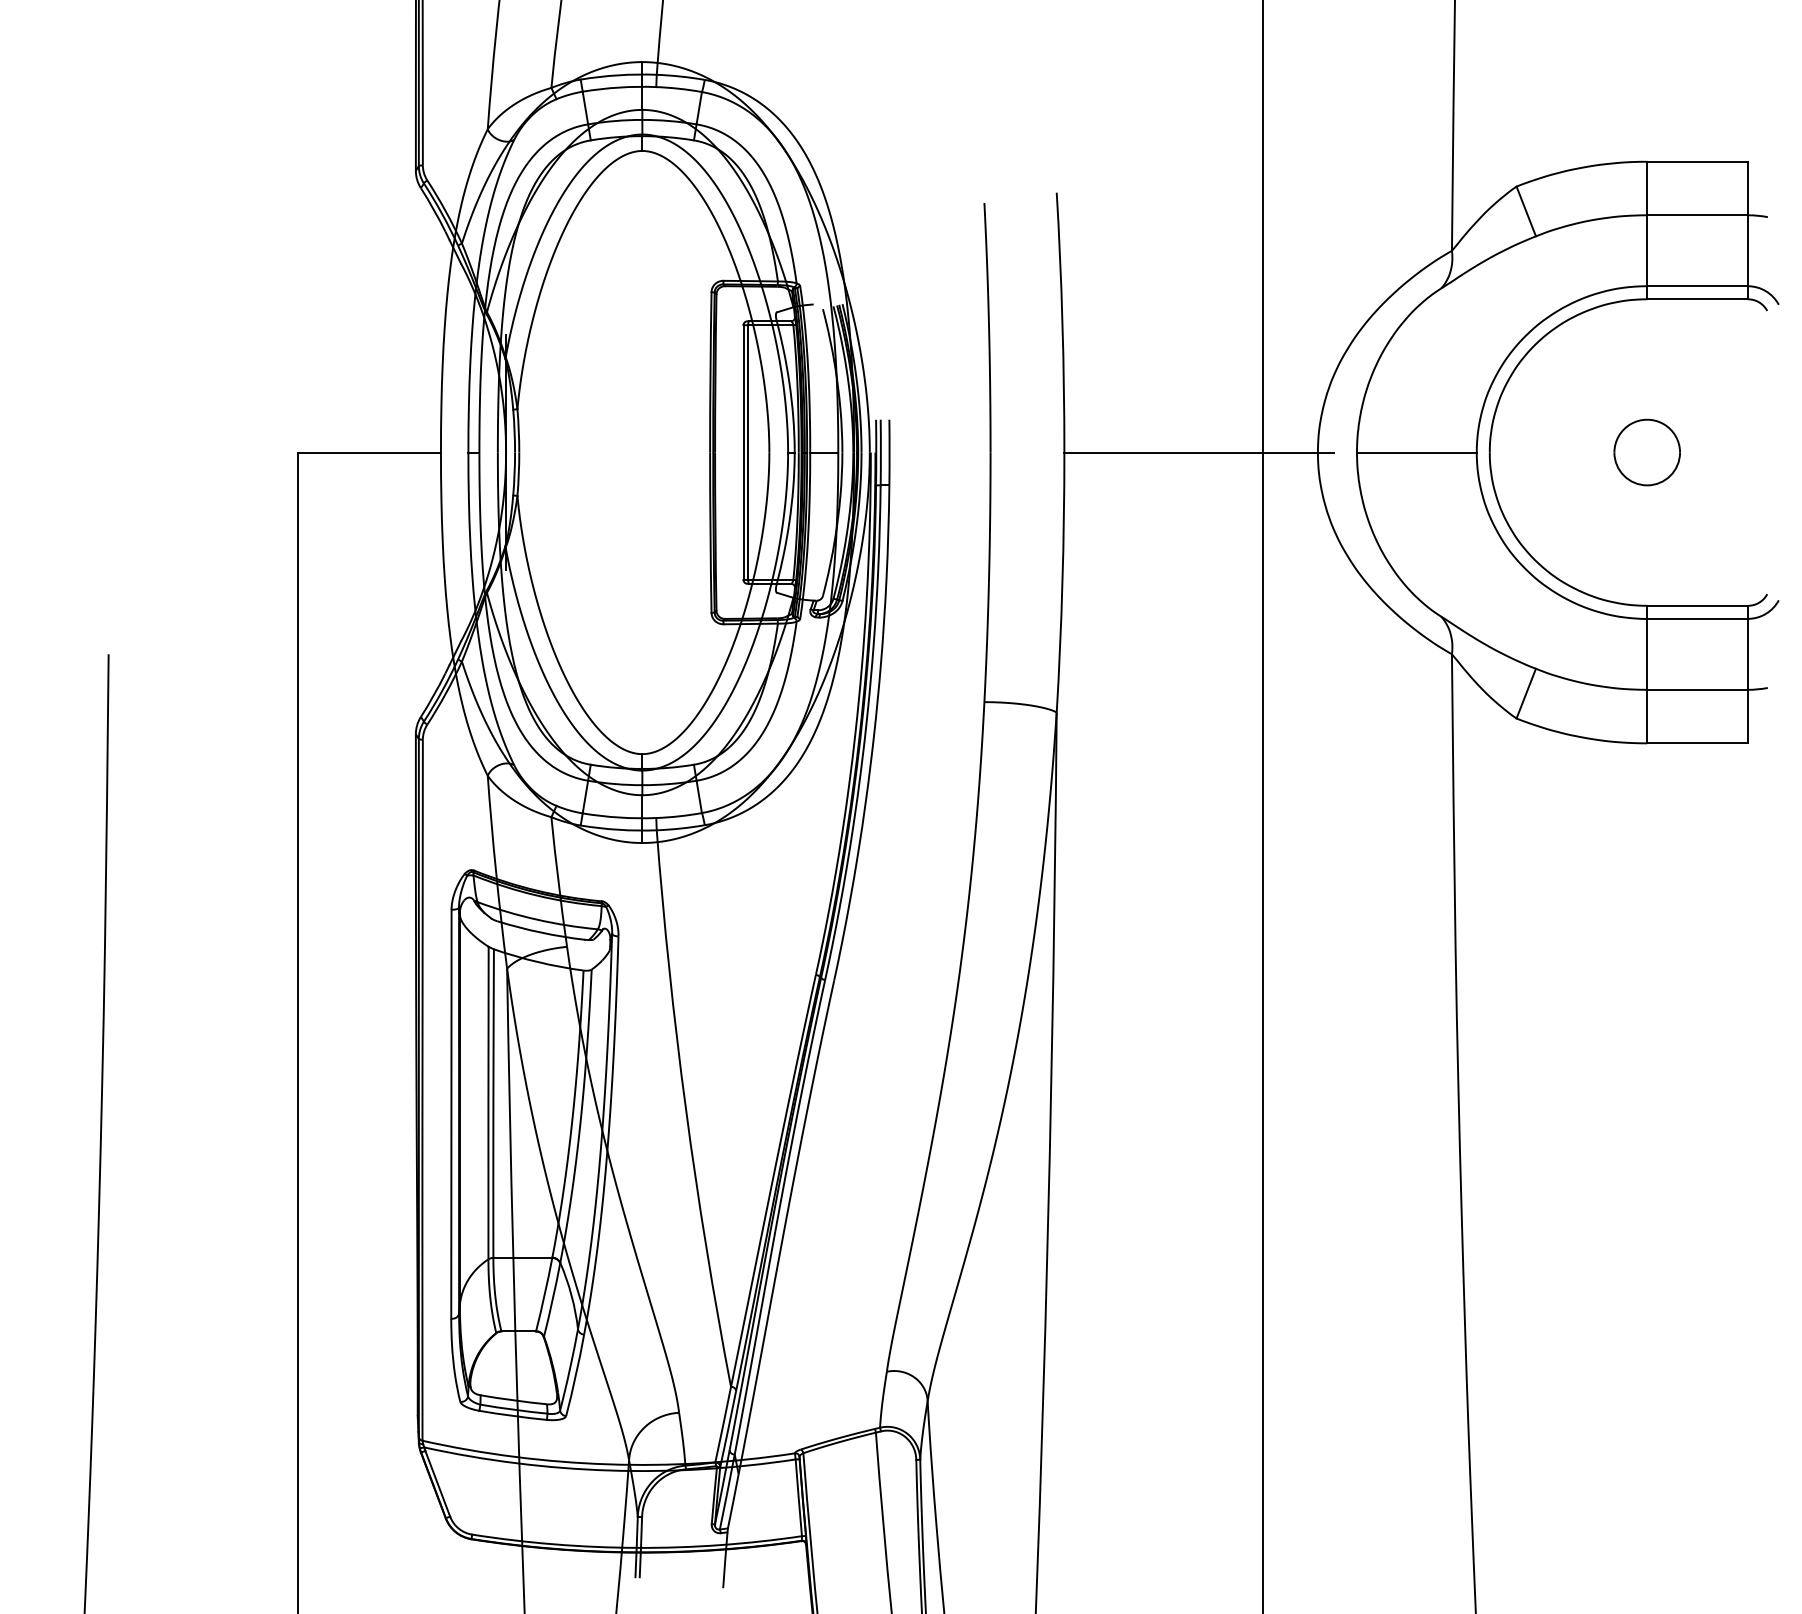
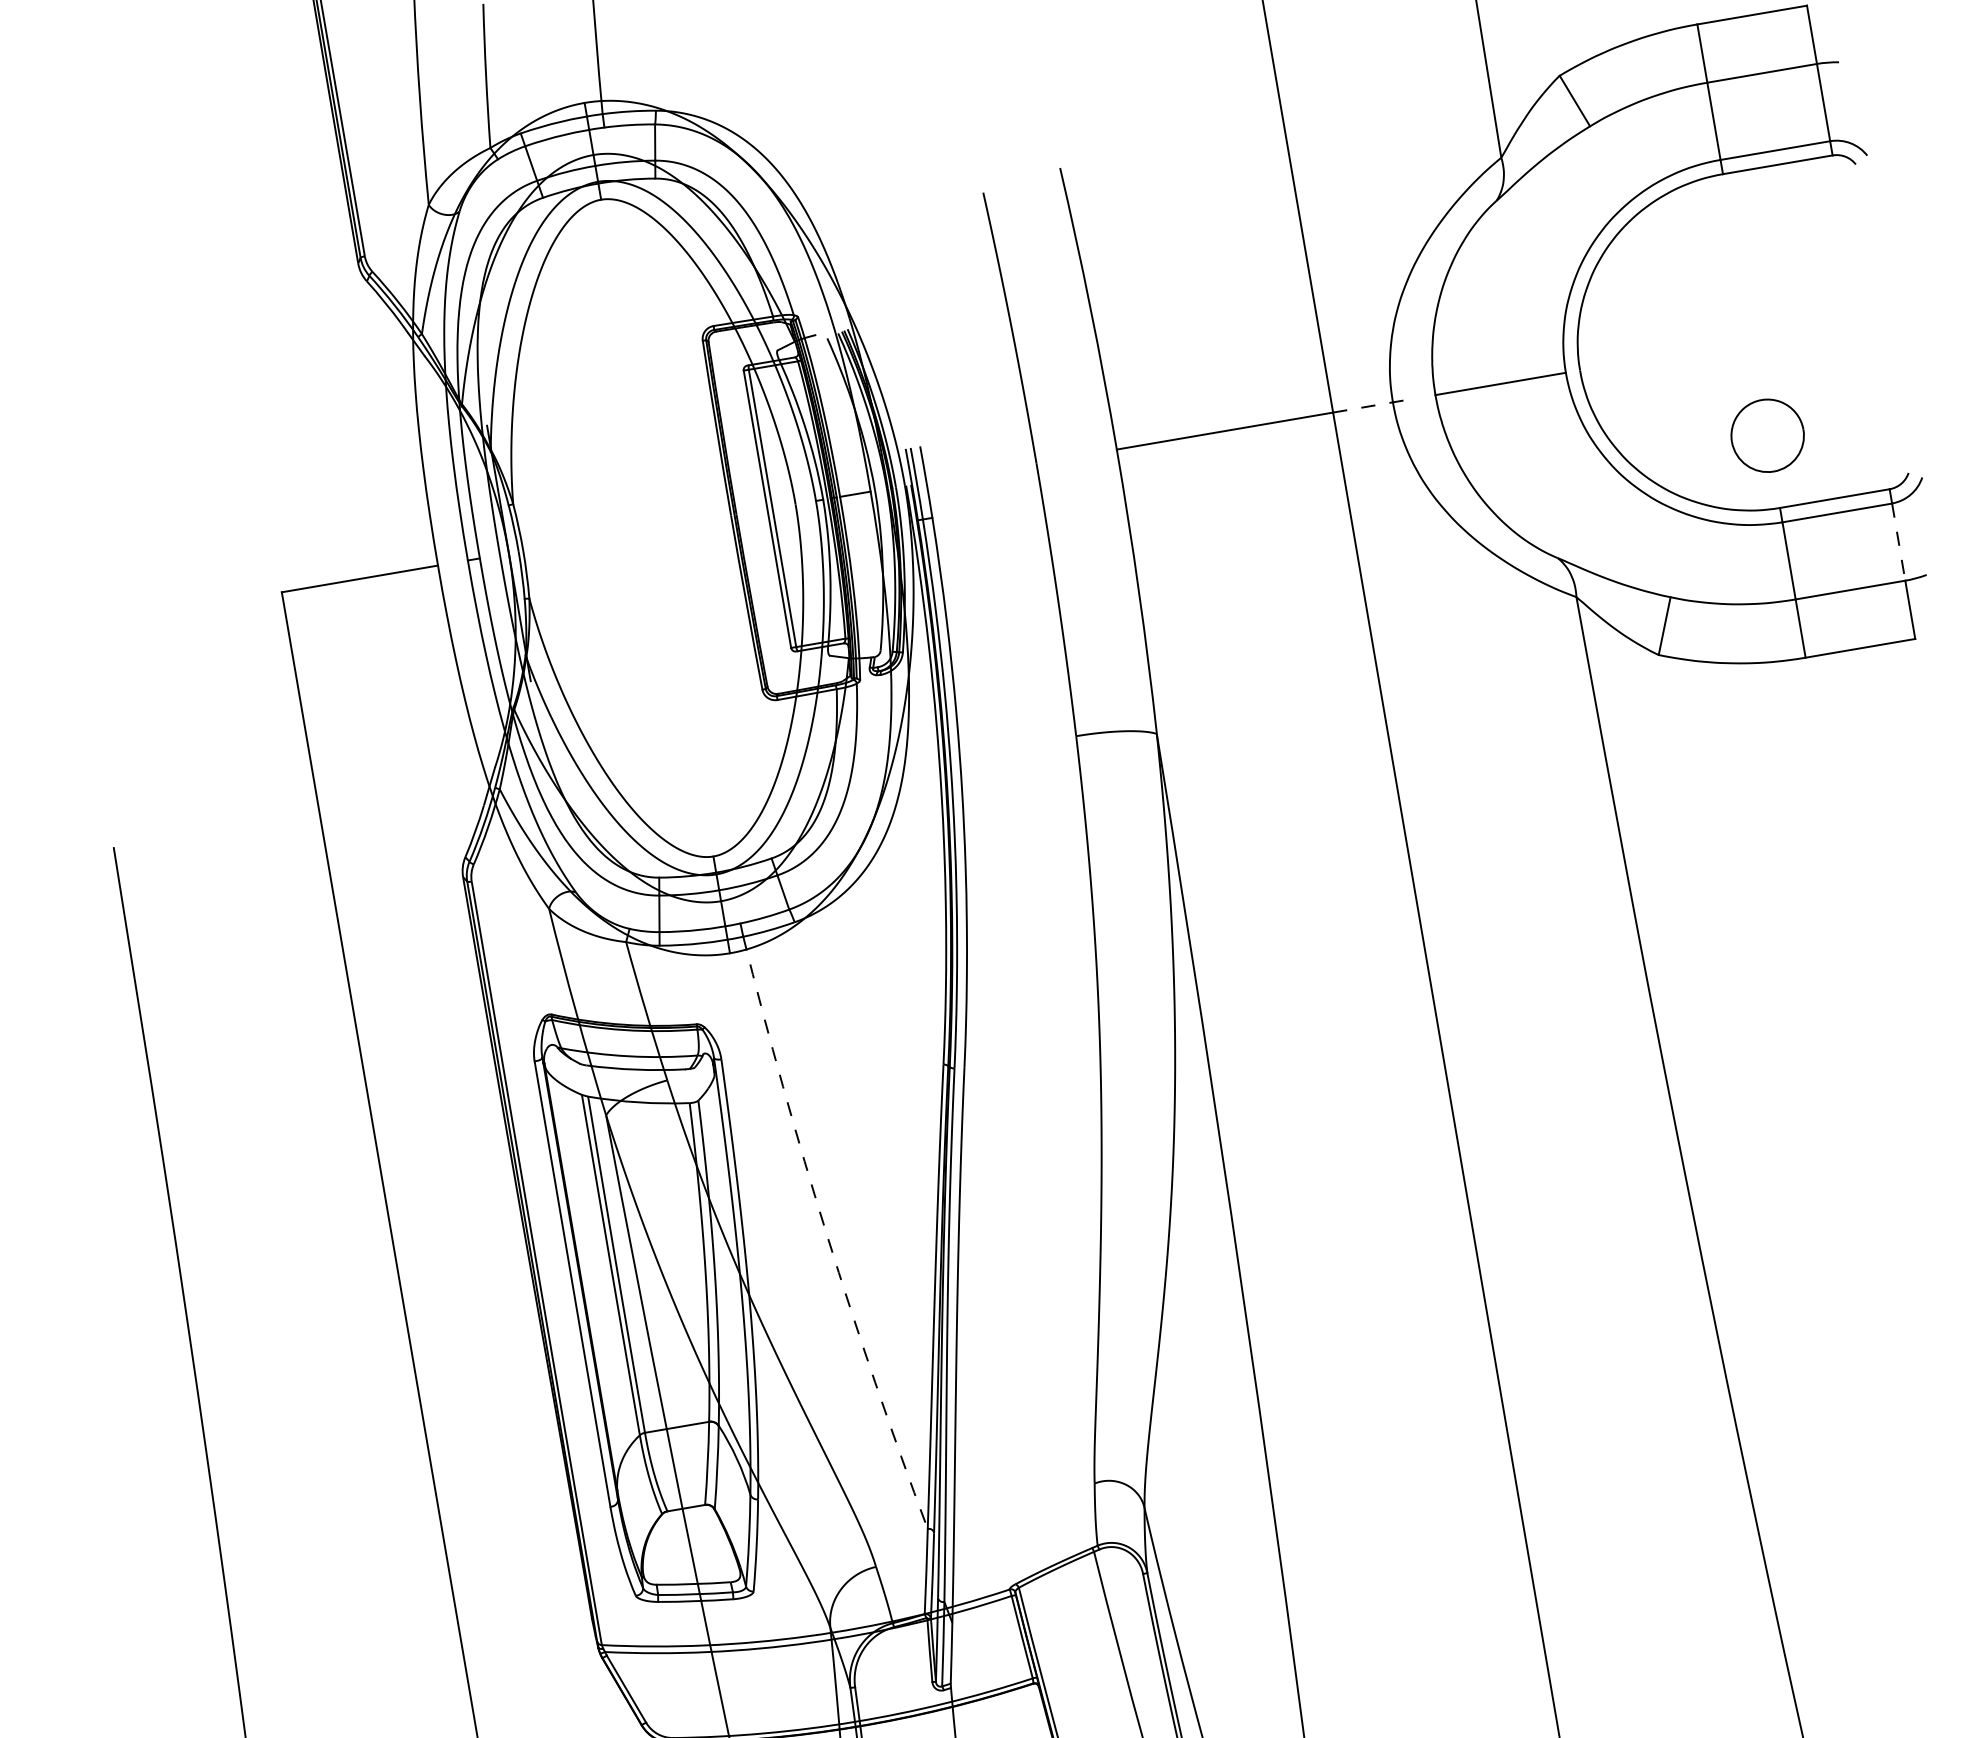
line: (1298, 452) -> (1371, 405), solid -> dashed
part: (1646, 452) -> (1766, 435), moved
line: (1747, 654) -> (1898, 542), solid -> dashed
arc: (686, 1109) -> (827, 1235), solid -> dashed

